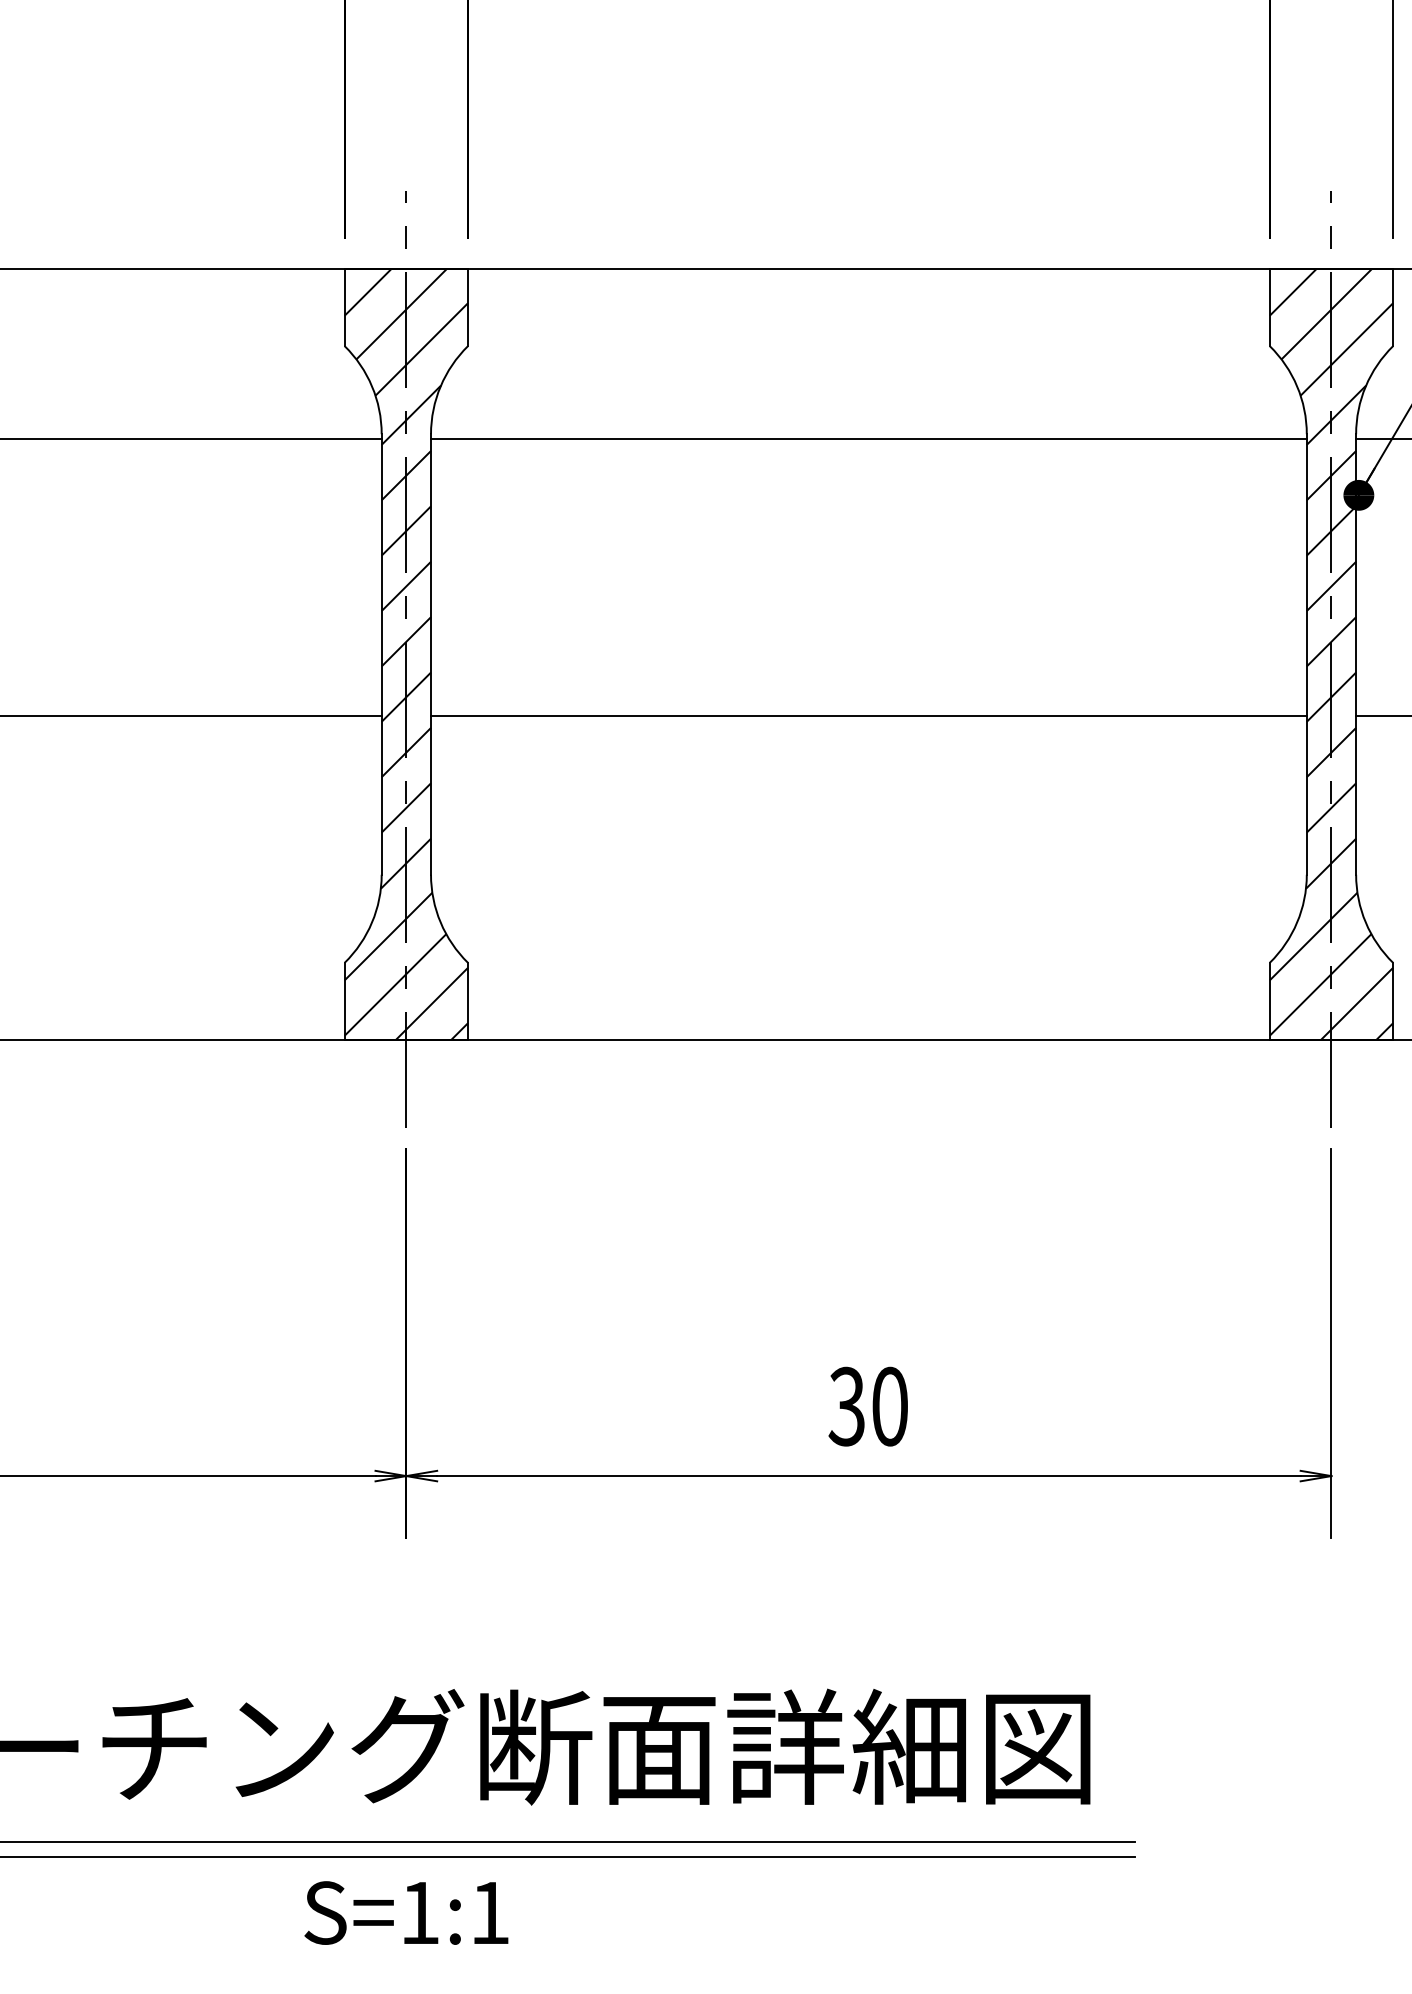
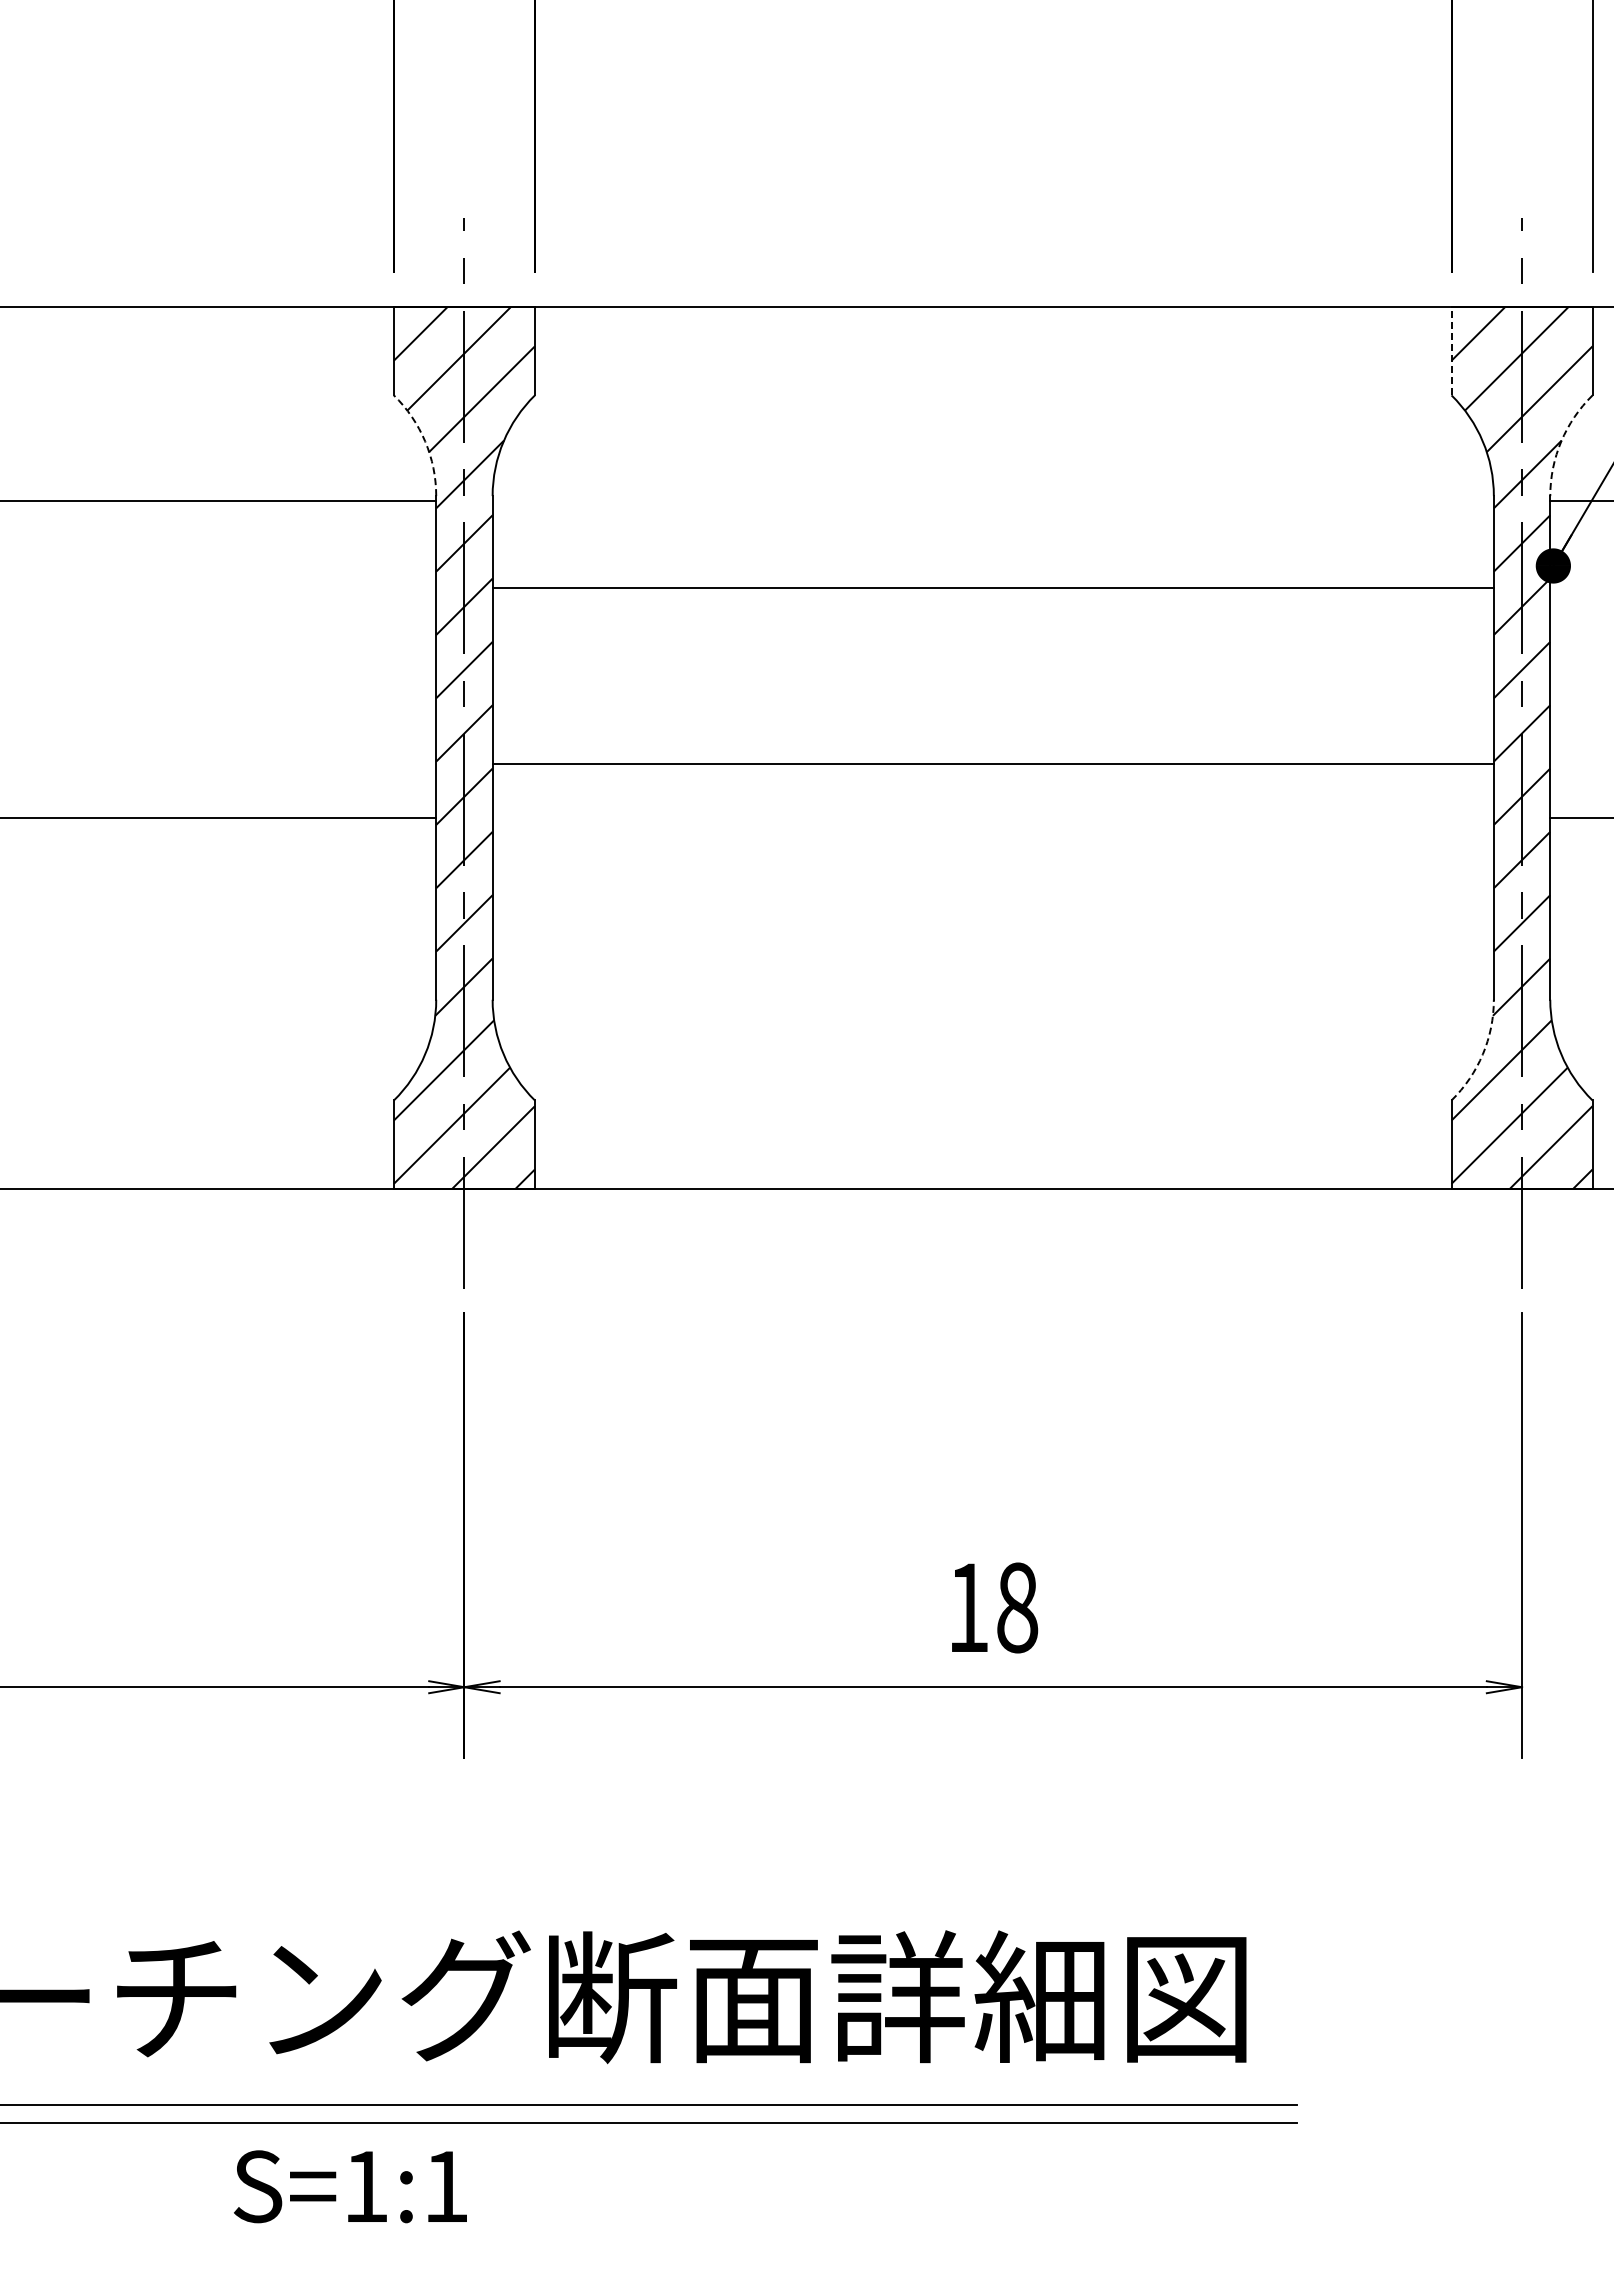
line: (1269, 306) -> (1451, 350), solid -> dashed
arc: (372, 386) -> (425, 441), solid -> dashed
arc: (1365, 386) -> (1561, 441), solid -> dashed
line: (868, 438) -> (992, 588), moved
line: (868, 716) -> (992, 764), moved
arc: (1296, 922) -> (1482, 1054), solid -> dashed
text: (868, 1406) -> (992, 1607), 30 -> 18
text: (406, 1912) -> (350, 2186), moved

